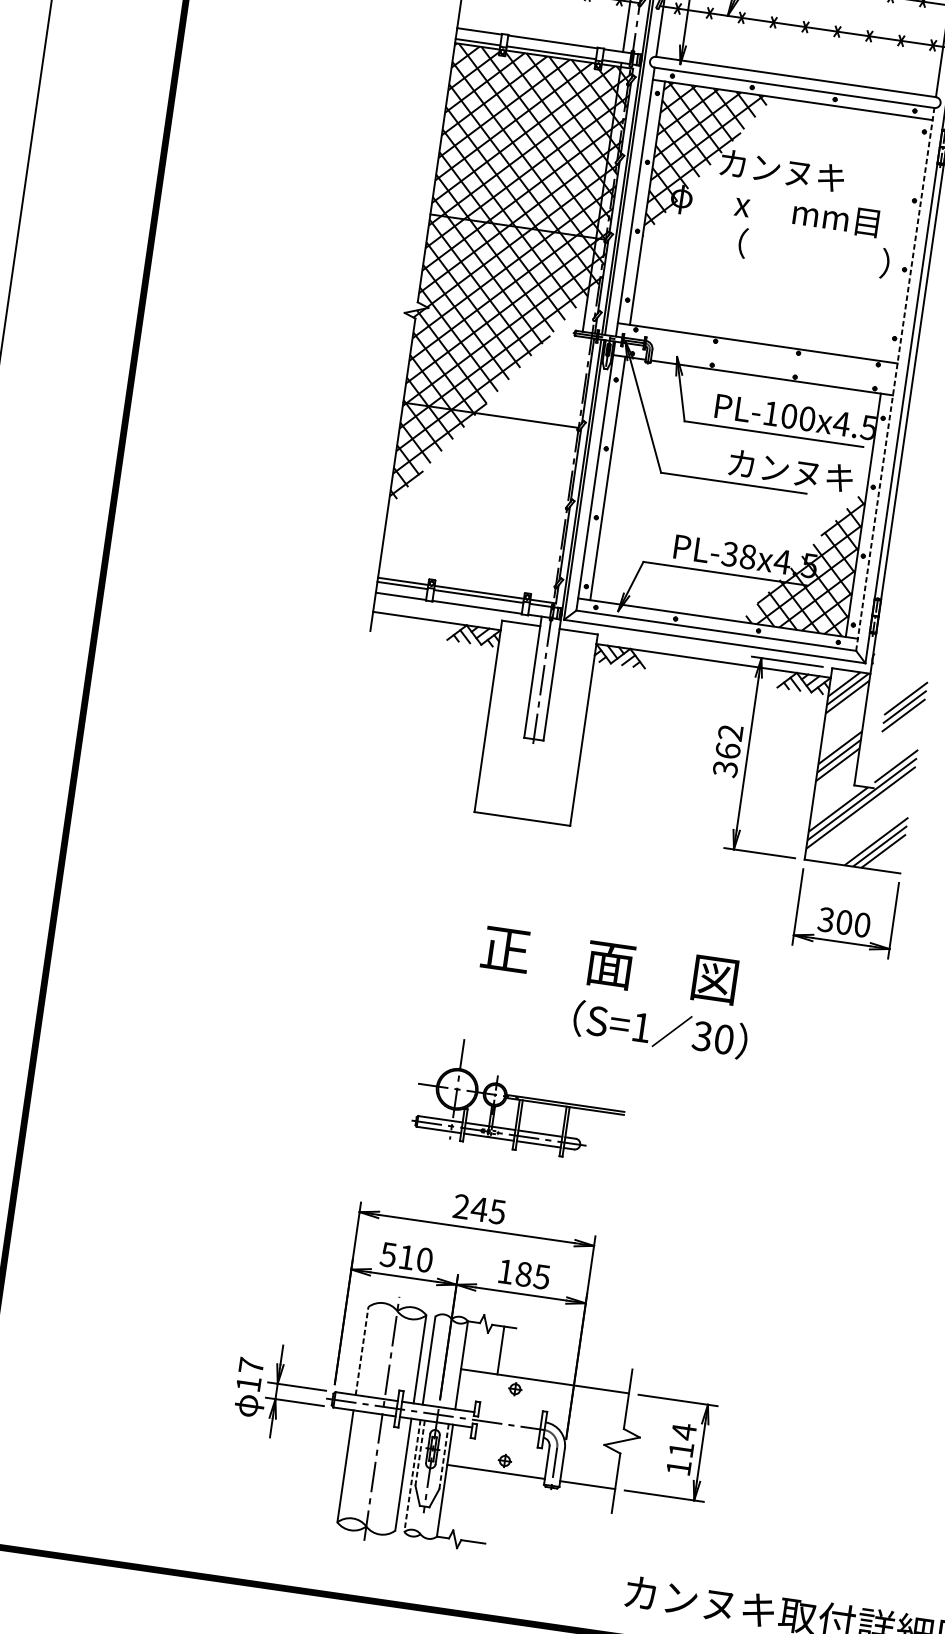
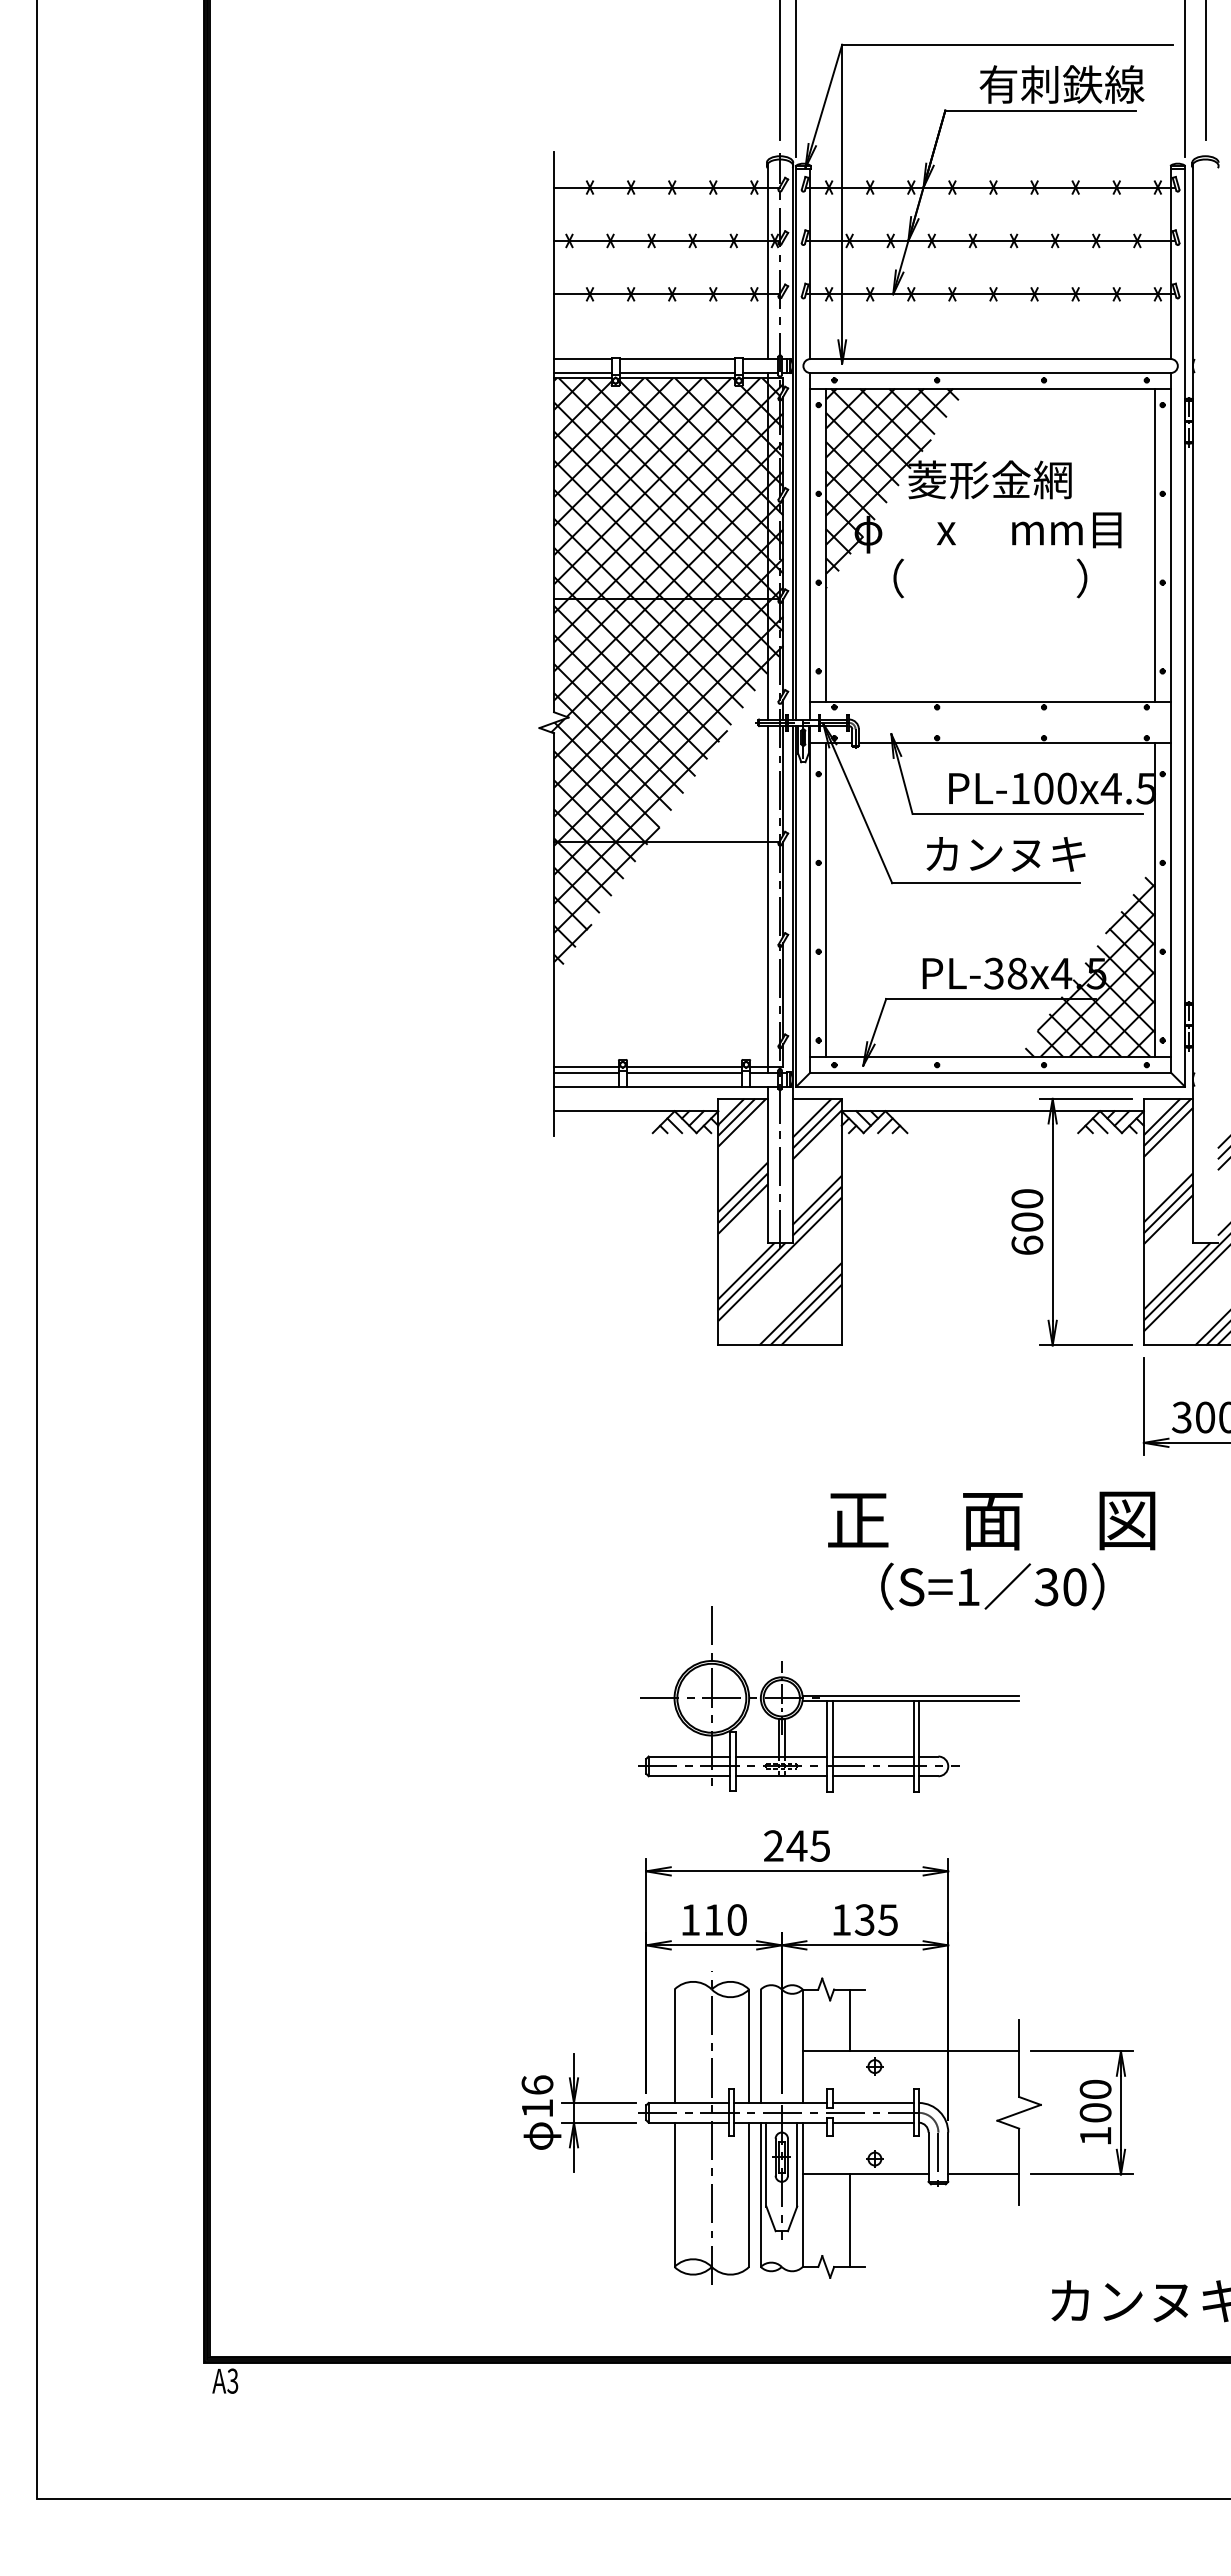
text: (781, 170) -> (989, 479), カンヌキ -> 菱形金網
line: (903, 240) -> (1155, 545), added
text: (814, 253) -> (990, 578), moved
line: (895, 379) -> (1170, 722), dashed -> solid
line: (562, 471) -> (767, 899), added
text: (790, 471) -> (1005, 854), moved
hatch: (535, 722) -> (779, 1221), added
text: (728, 751) -> (1027, 1222), 362 -> 600
text: (609, 964) -> (991, 1520), moved
part: (520, 1099) -> (828, 1699), size x1.43
text: (387, 1254) -> (689, 1919), 510 -> 110
text: (523, 1273) -> (864, 1919), 185 -> 135
line: (362, 1351) -> (674, 2046), dashed -> solid
text: (251, 1365) -> (537, 2084), 17 -> 16
line: (509, 1416) -> (872, 2102), added
line: (507, 1432) -> (872, 2122), added
text: (682, 1440) -> (1095, 2100), 114 -> 100
line: (420, 1453) -> (766, 2164), dashed -> solid
line: (444, 1456) -> (797, 2164), dashed -> solid
line: (412, 1476) -> (760, 2195), dashed -> solid
line: (478, 1505) -> (849, 2220), added

